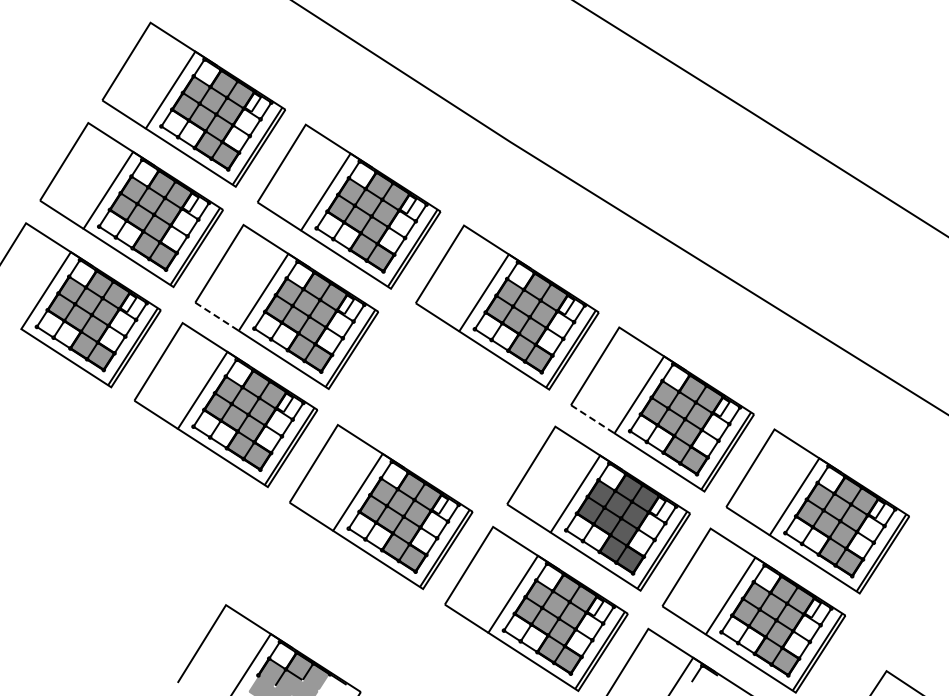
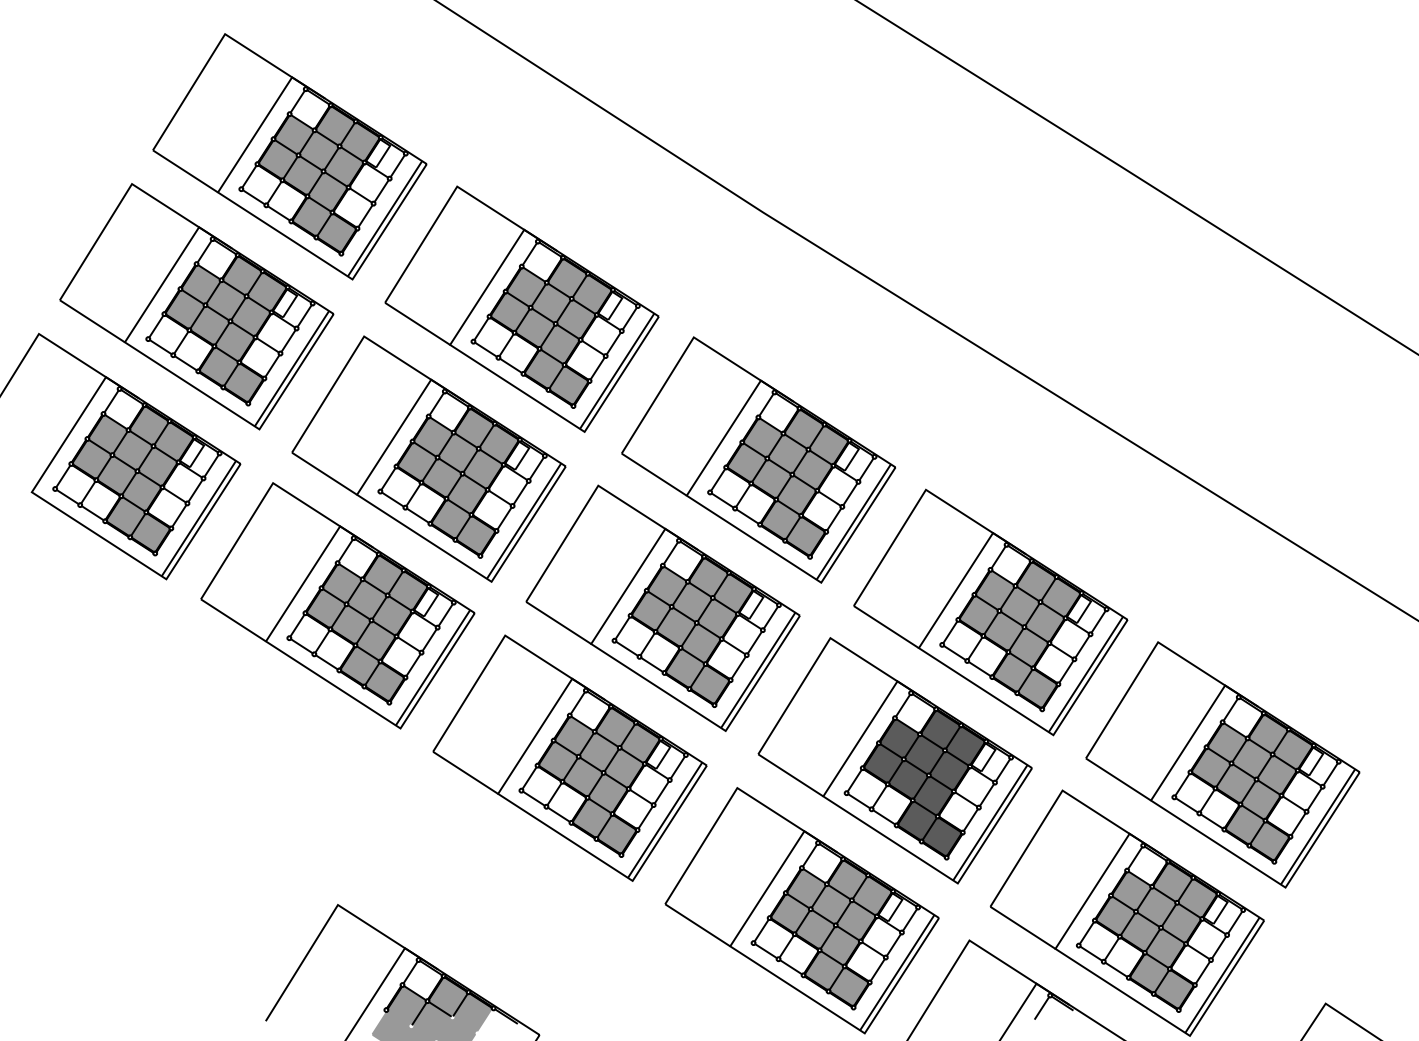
line: (217, 316) -> (325, 473), dashed -> solid
part: (443, 406) -> (663, 607), added
line: (592, 419) -> (885, 627), dashed -> solid

